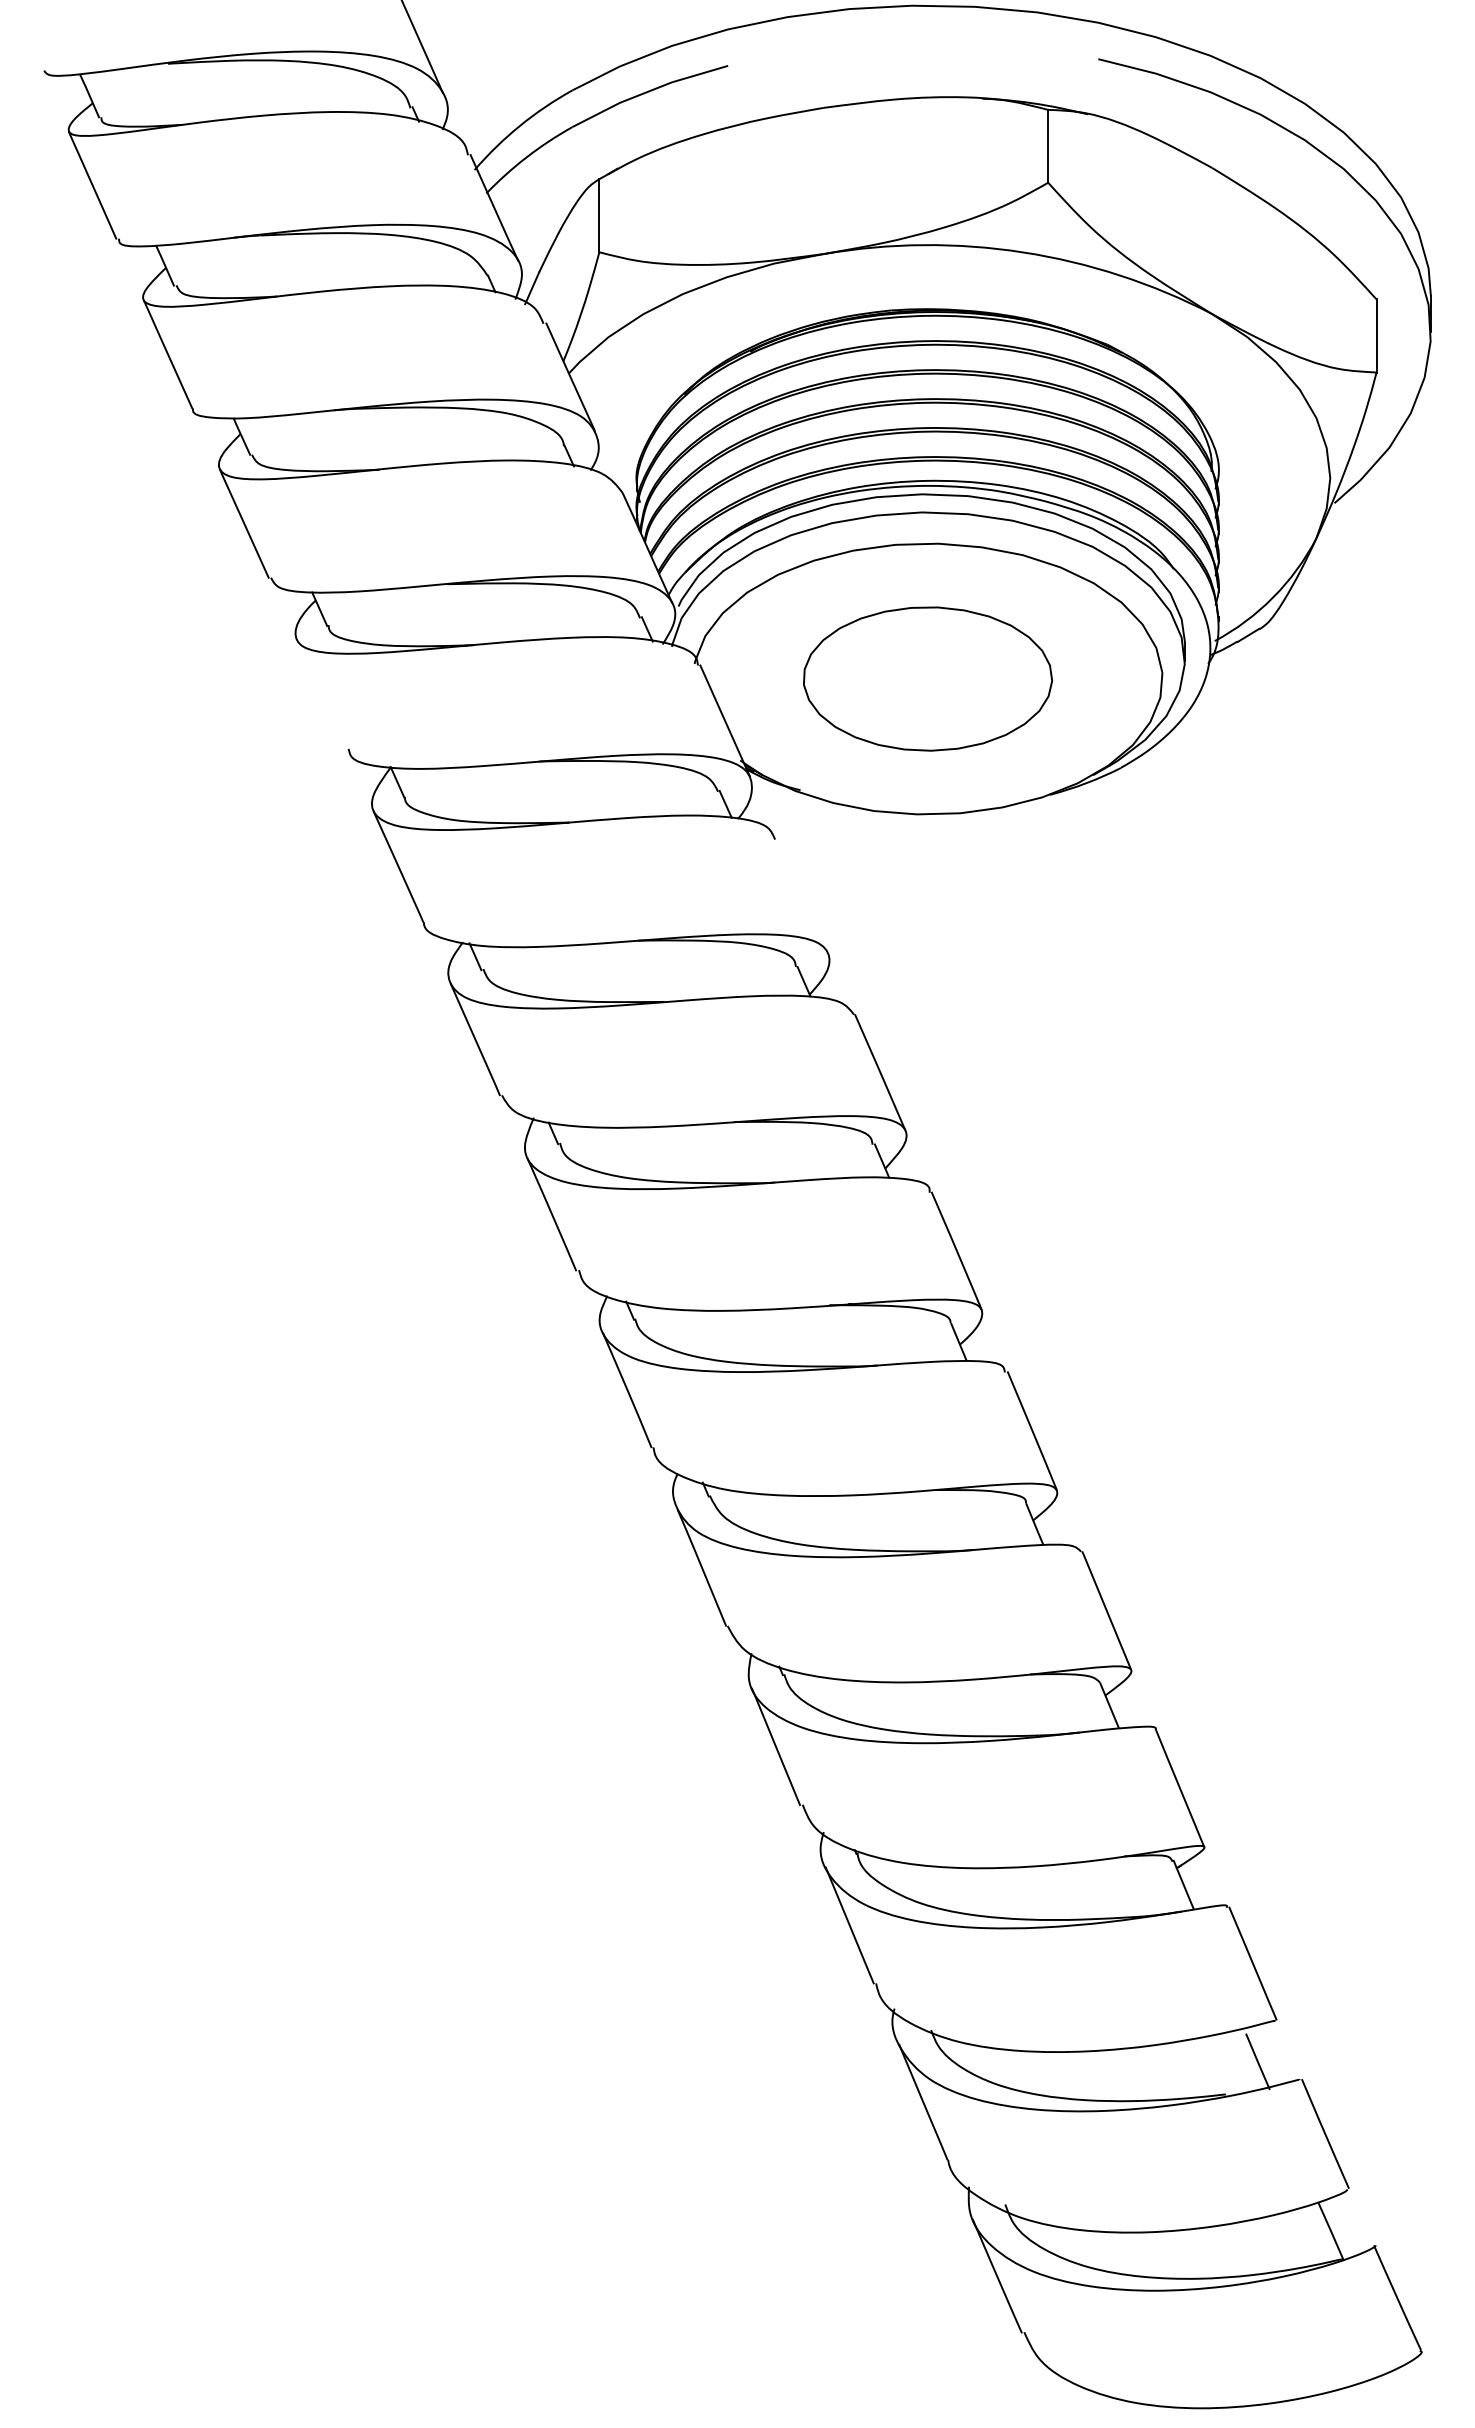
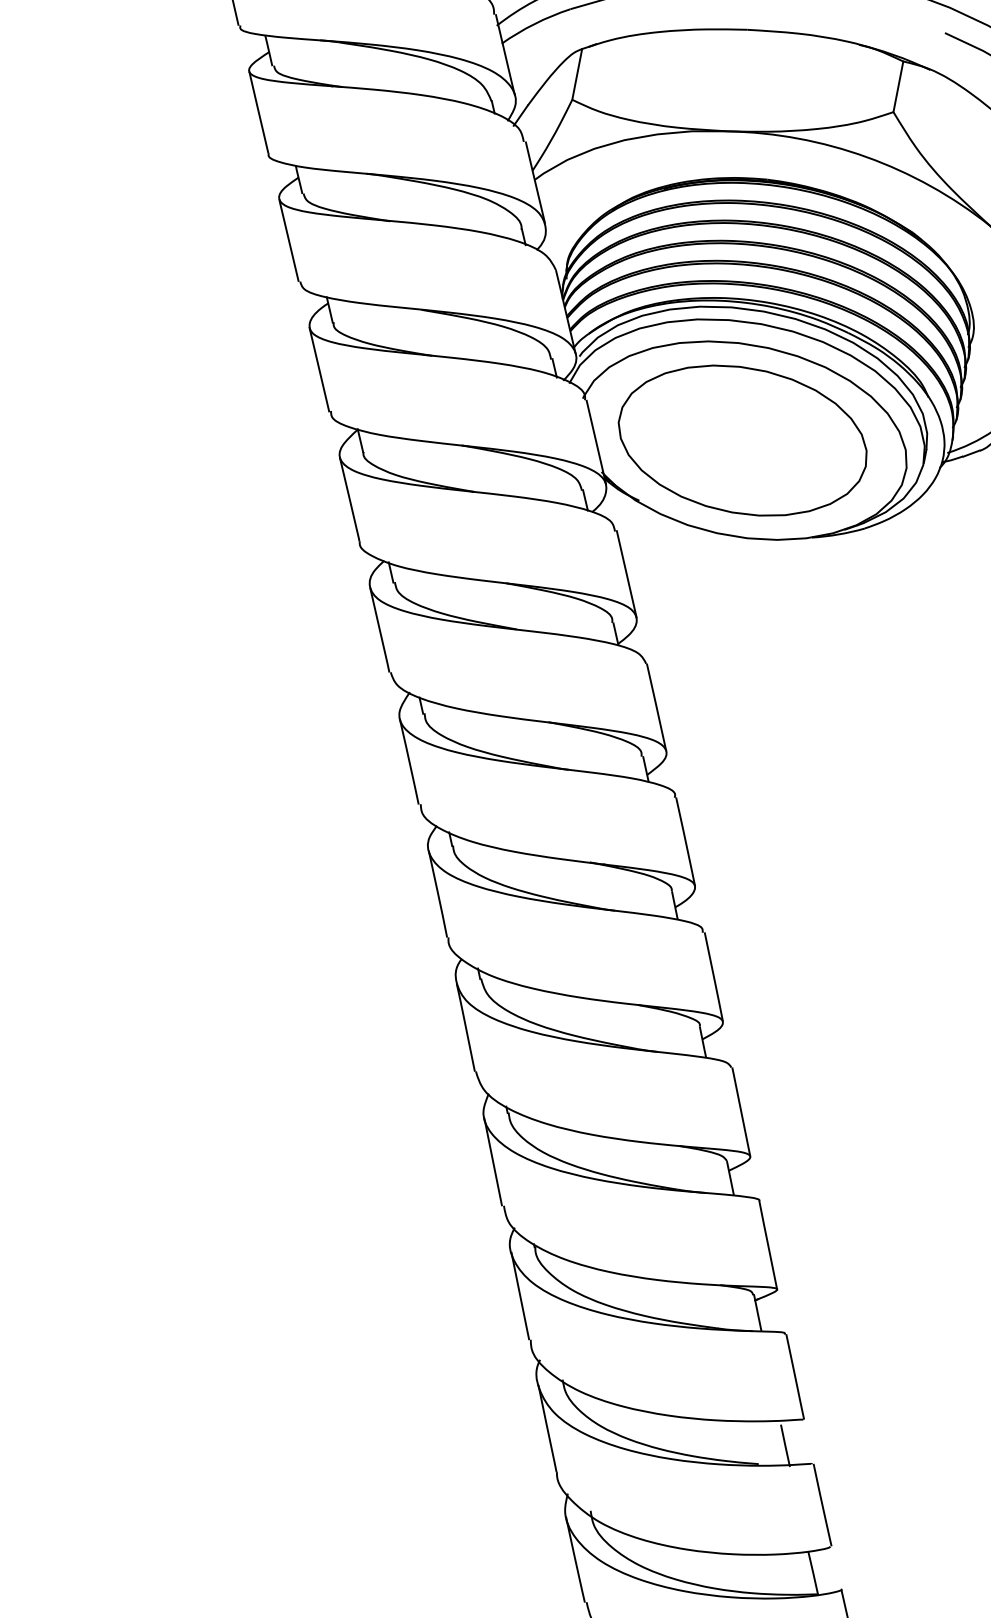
part: (927, 678) -> (742, 440), size x1.43
line: (321, 694) -> (319, 369), added
line: (802, 895) -> (626, 574), added

